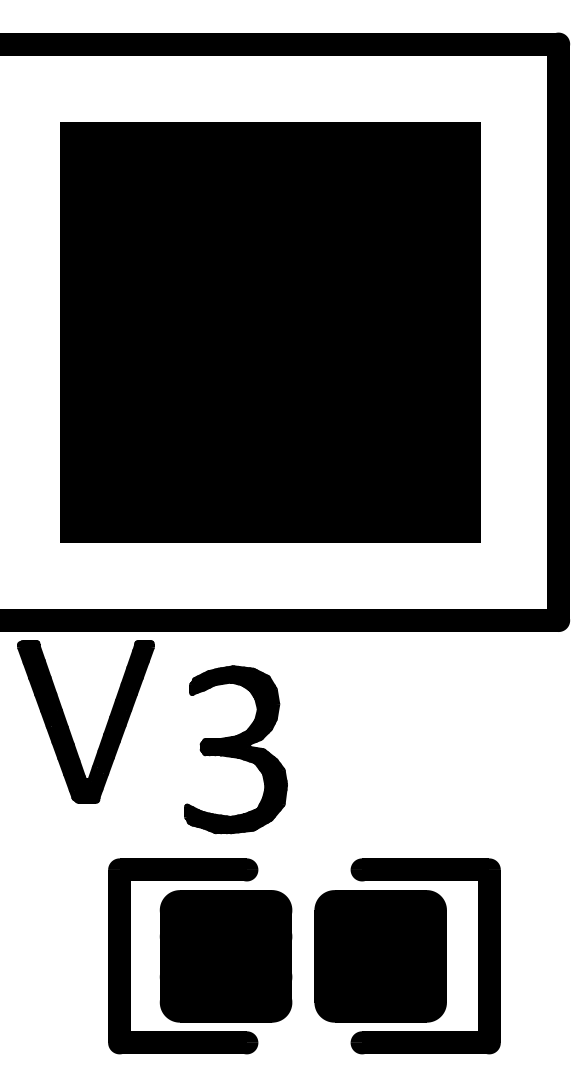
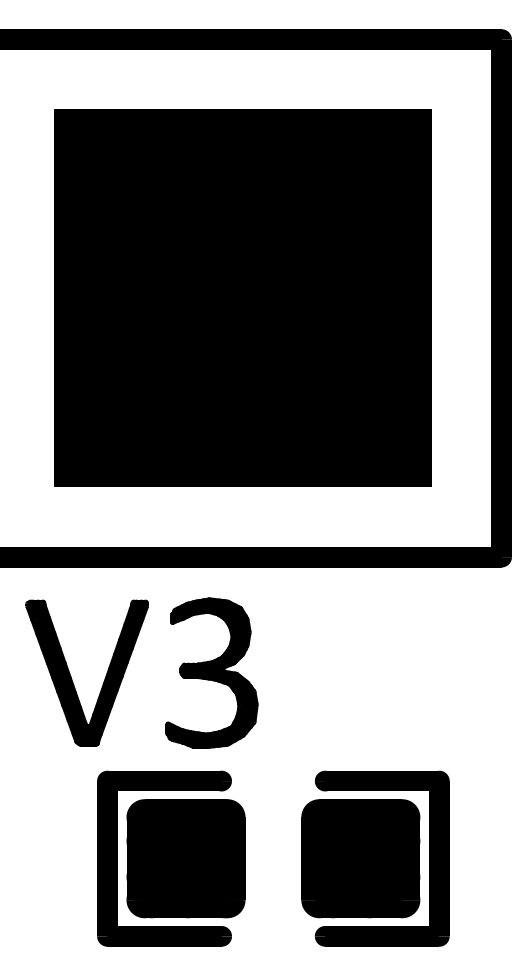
part: (68, 725) -> (71, 676), moved
part: (225, 956) -> (185, 858), moved
part: (380, 956) -> (360, 858), moved

